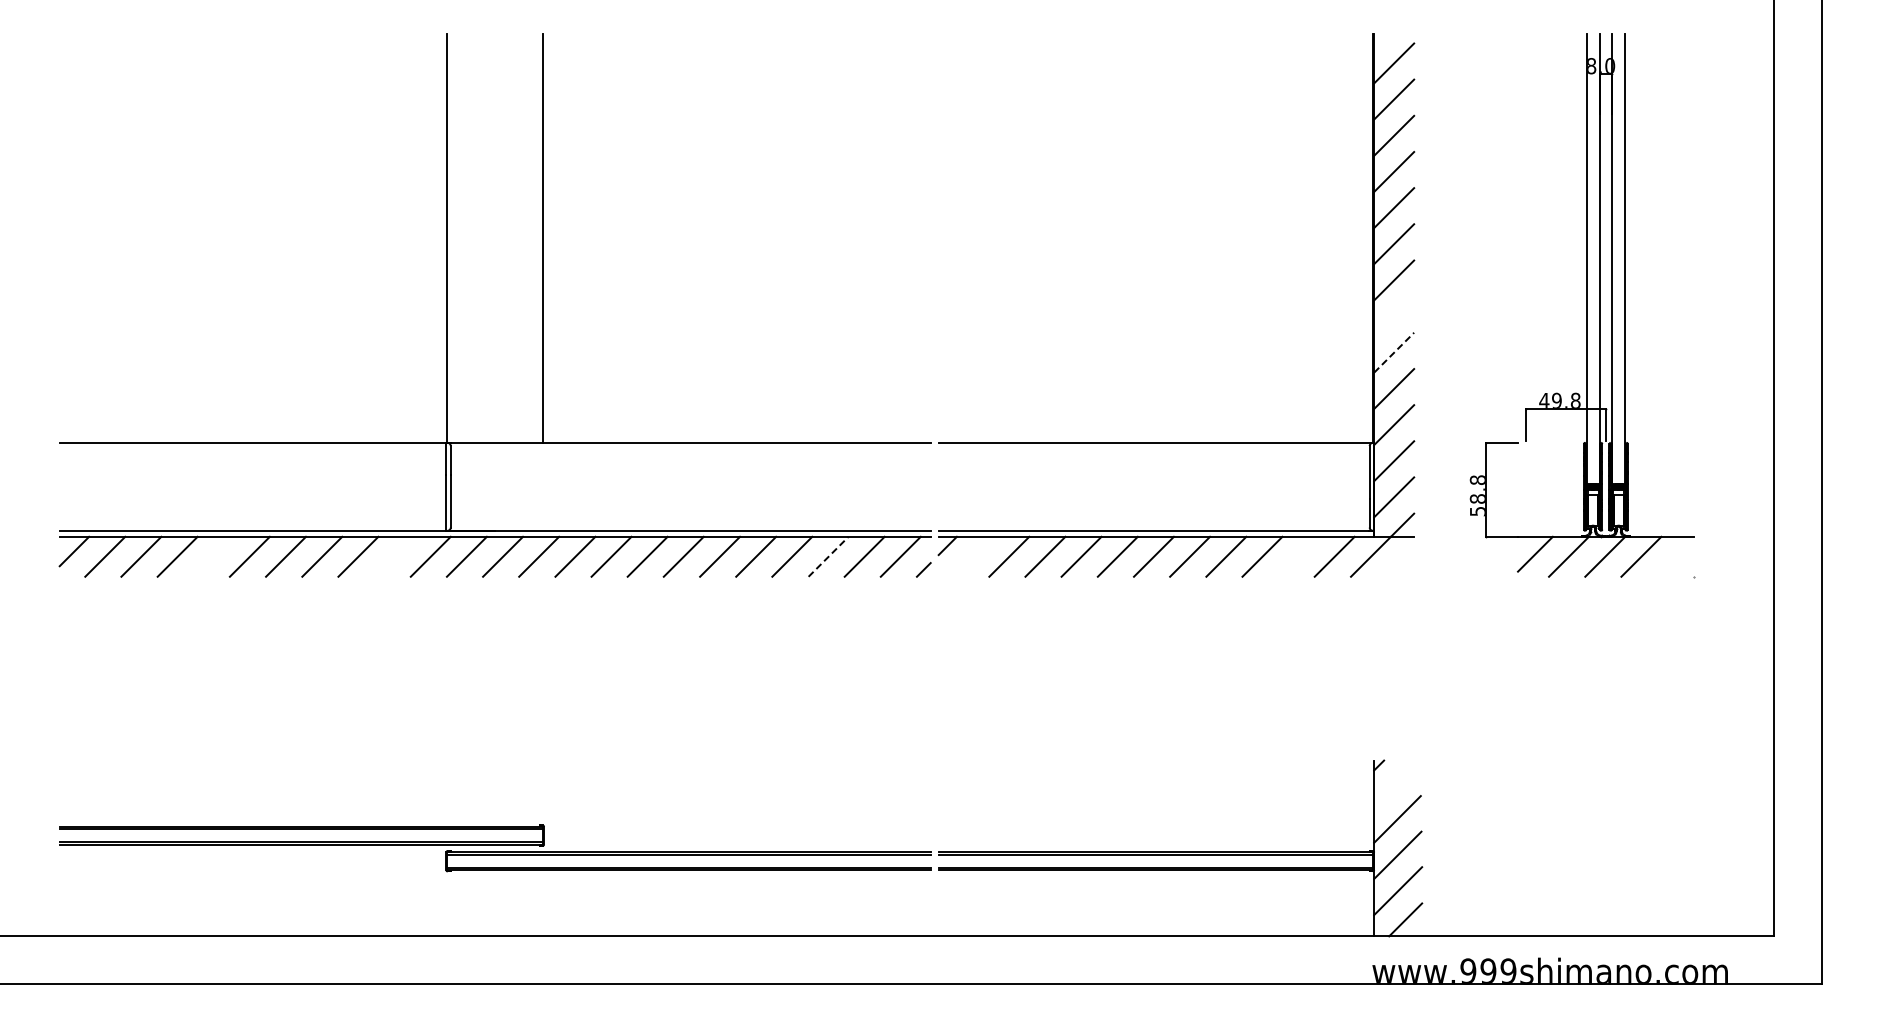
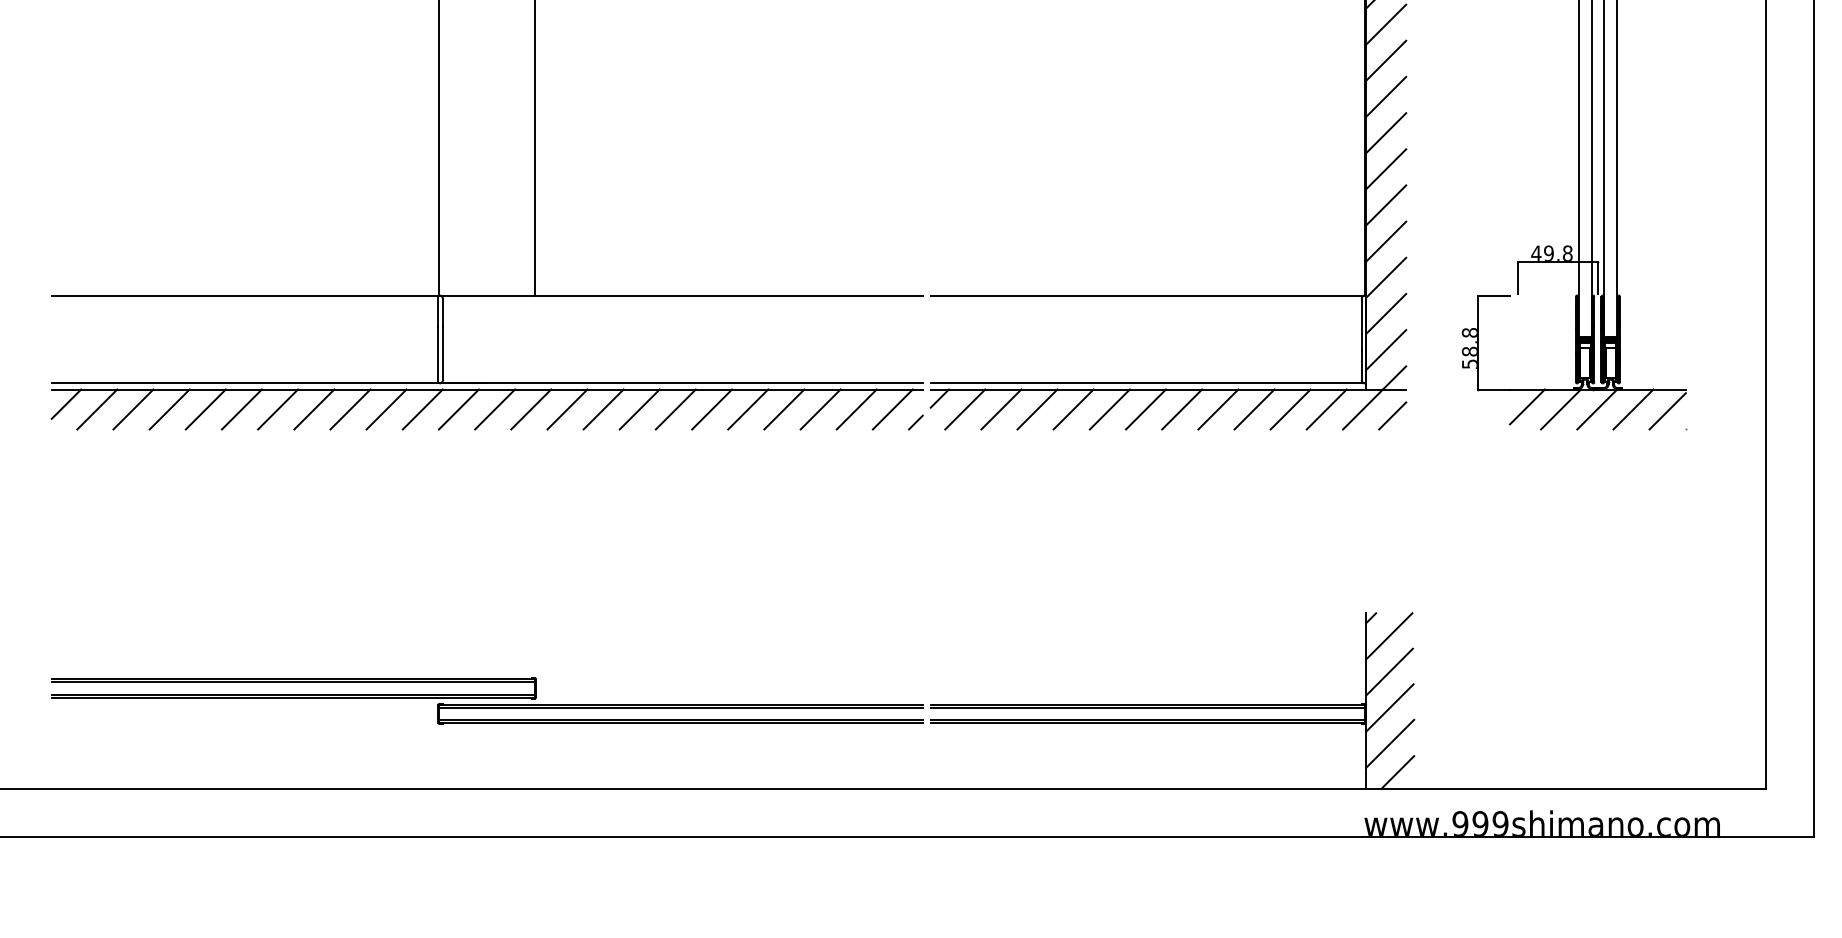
line: (1394, 316) -> (1386, 169), added
line: (1394, 352) -> (1386, 205), dashed -> solid
line: (213, 556) -> (205, 409), added
line: (394, 556) -> (386, 409), added
line: (828, 556) -> (820, 409), dashed -> solid
line: (973, 556) -> (965, 409), added
line: (1298, 556) -> (1290, 409), added
line: (1675, 558) -> (1667, 411), added
line: (1400, 562) -> (1392, 415), added
line: (1397, 783) -> (1389, 636), added

